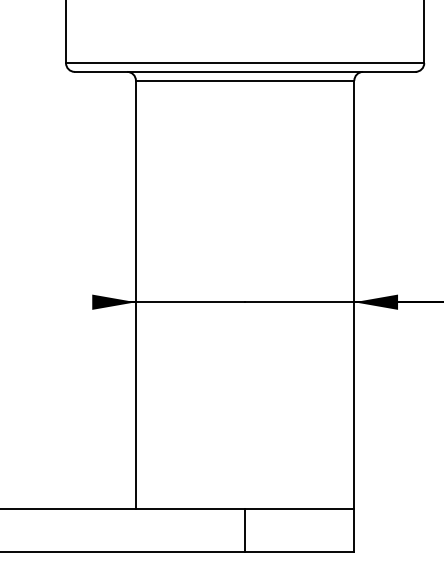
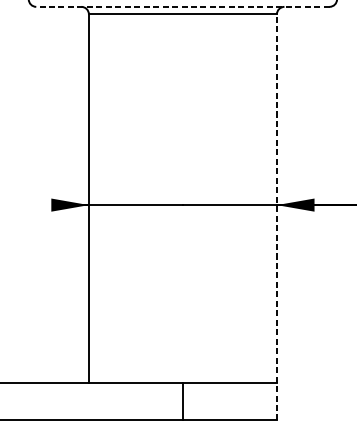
line: (244, 71) -> (182, 6), solid -> dashed
line: (354, 316) -> (277, 217), solid -> dashed

